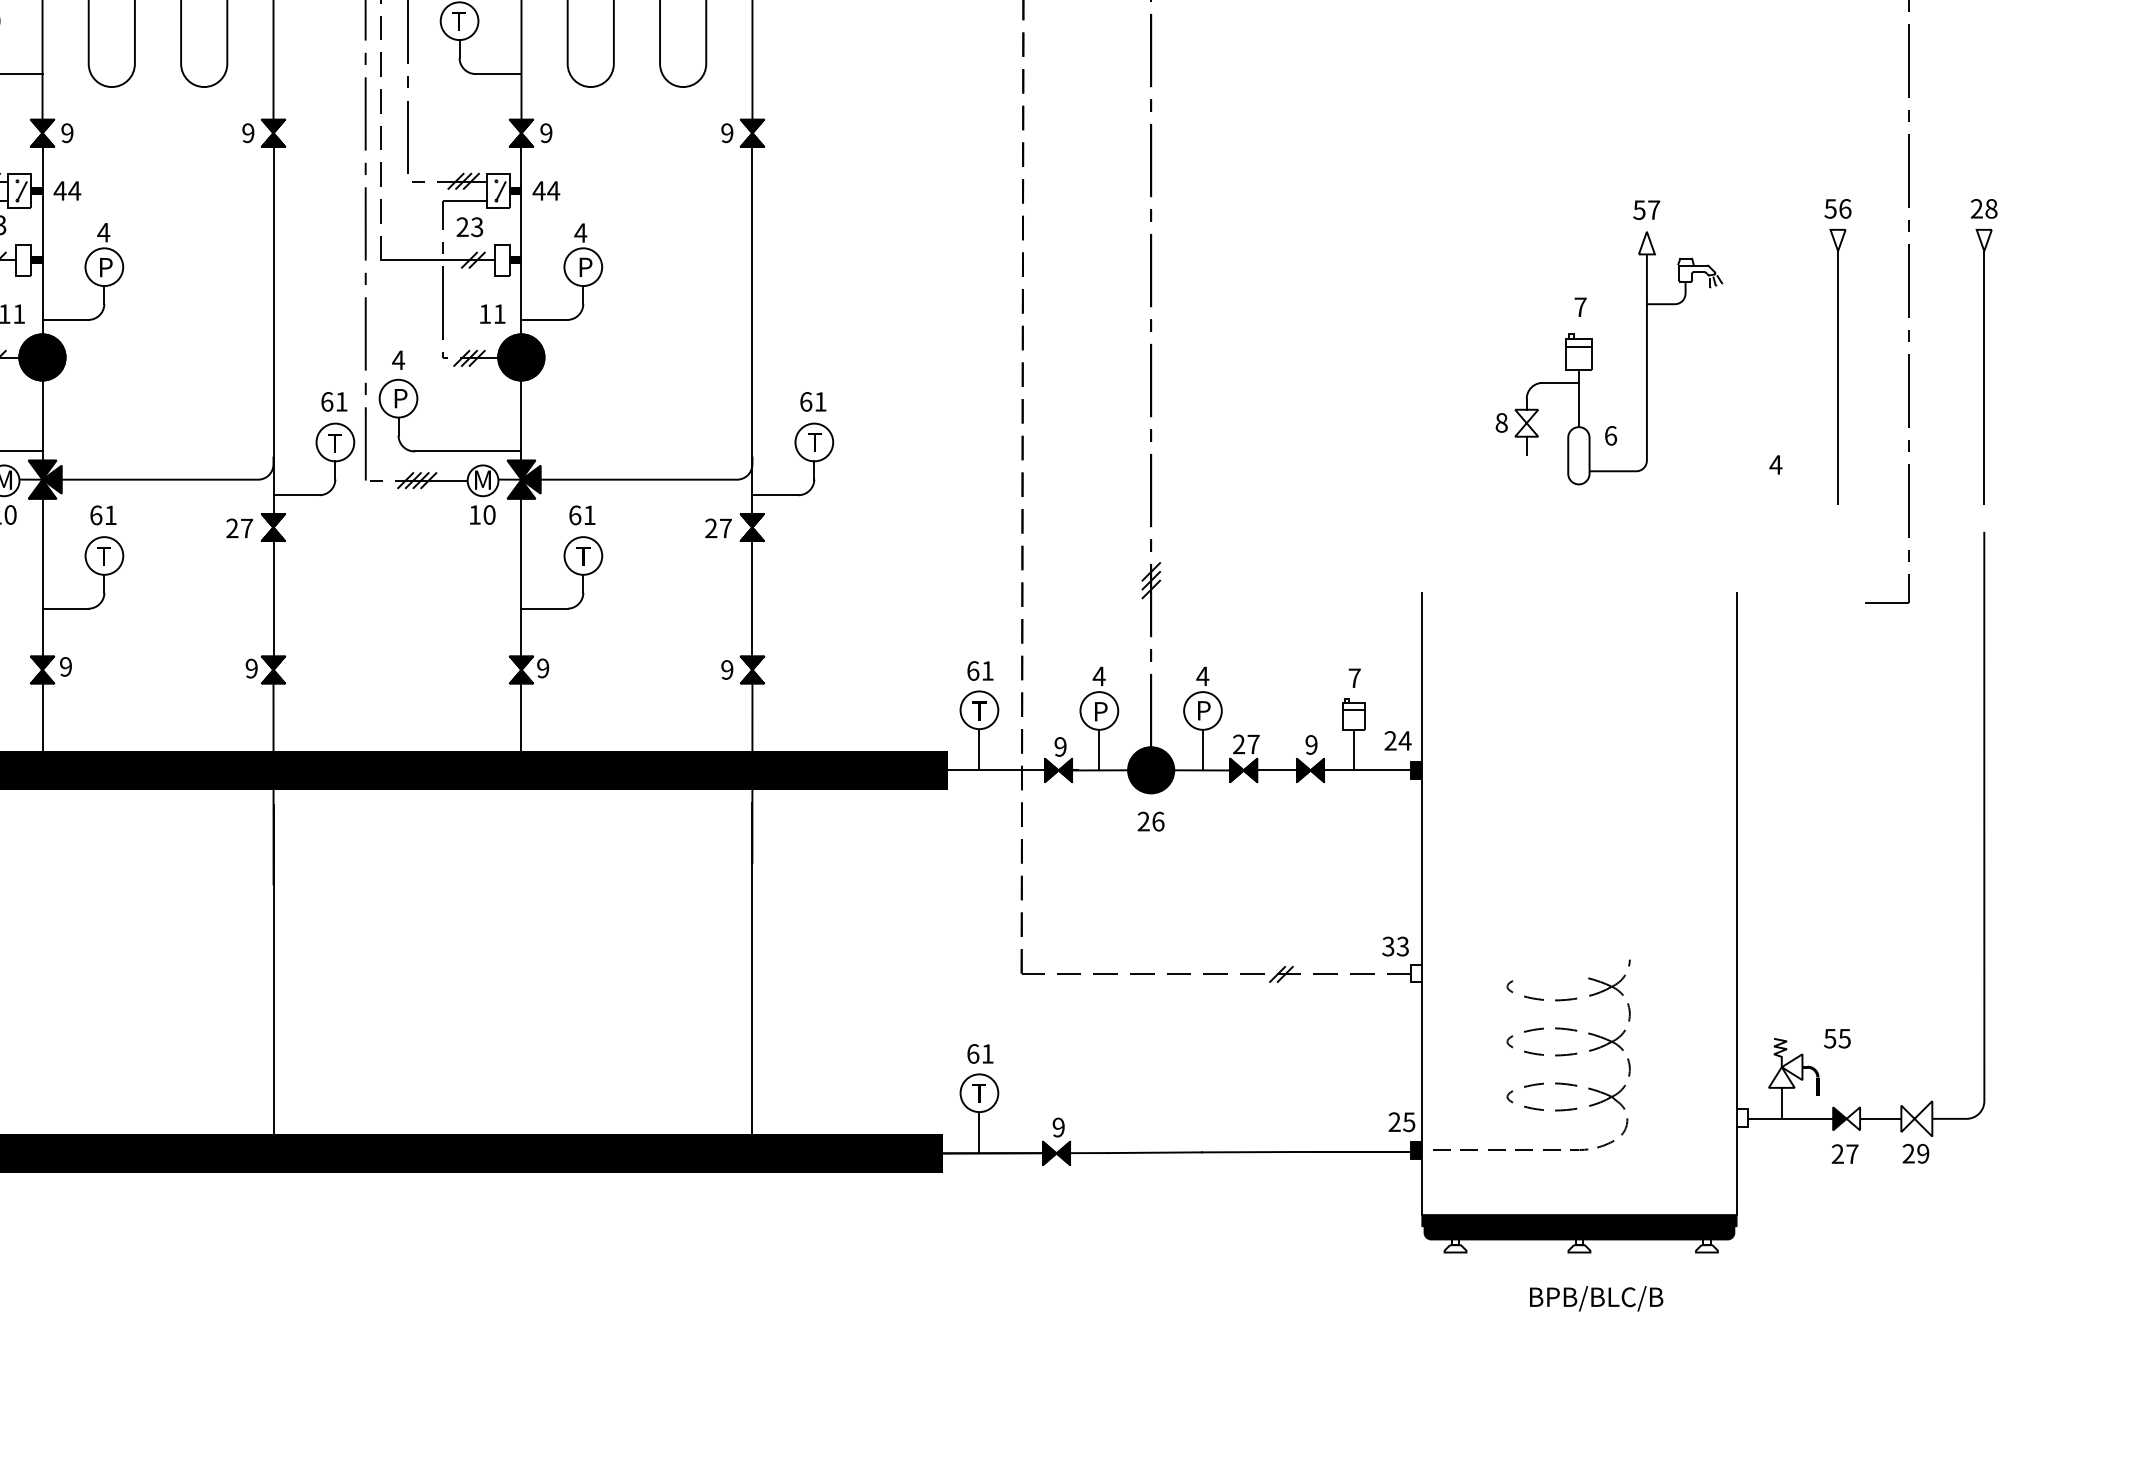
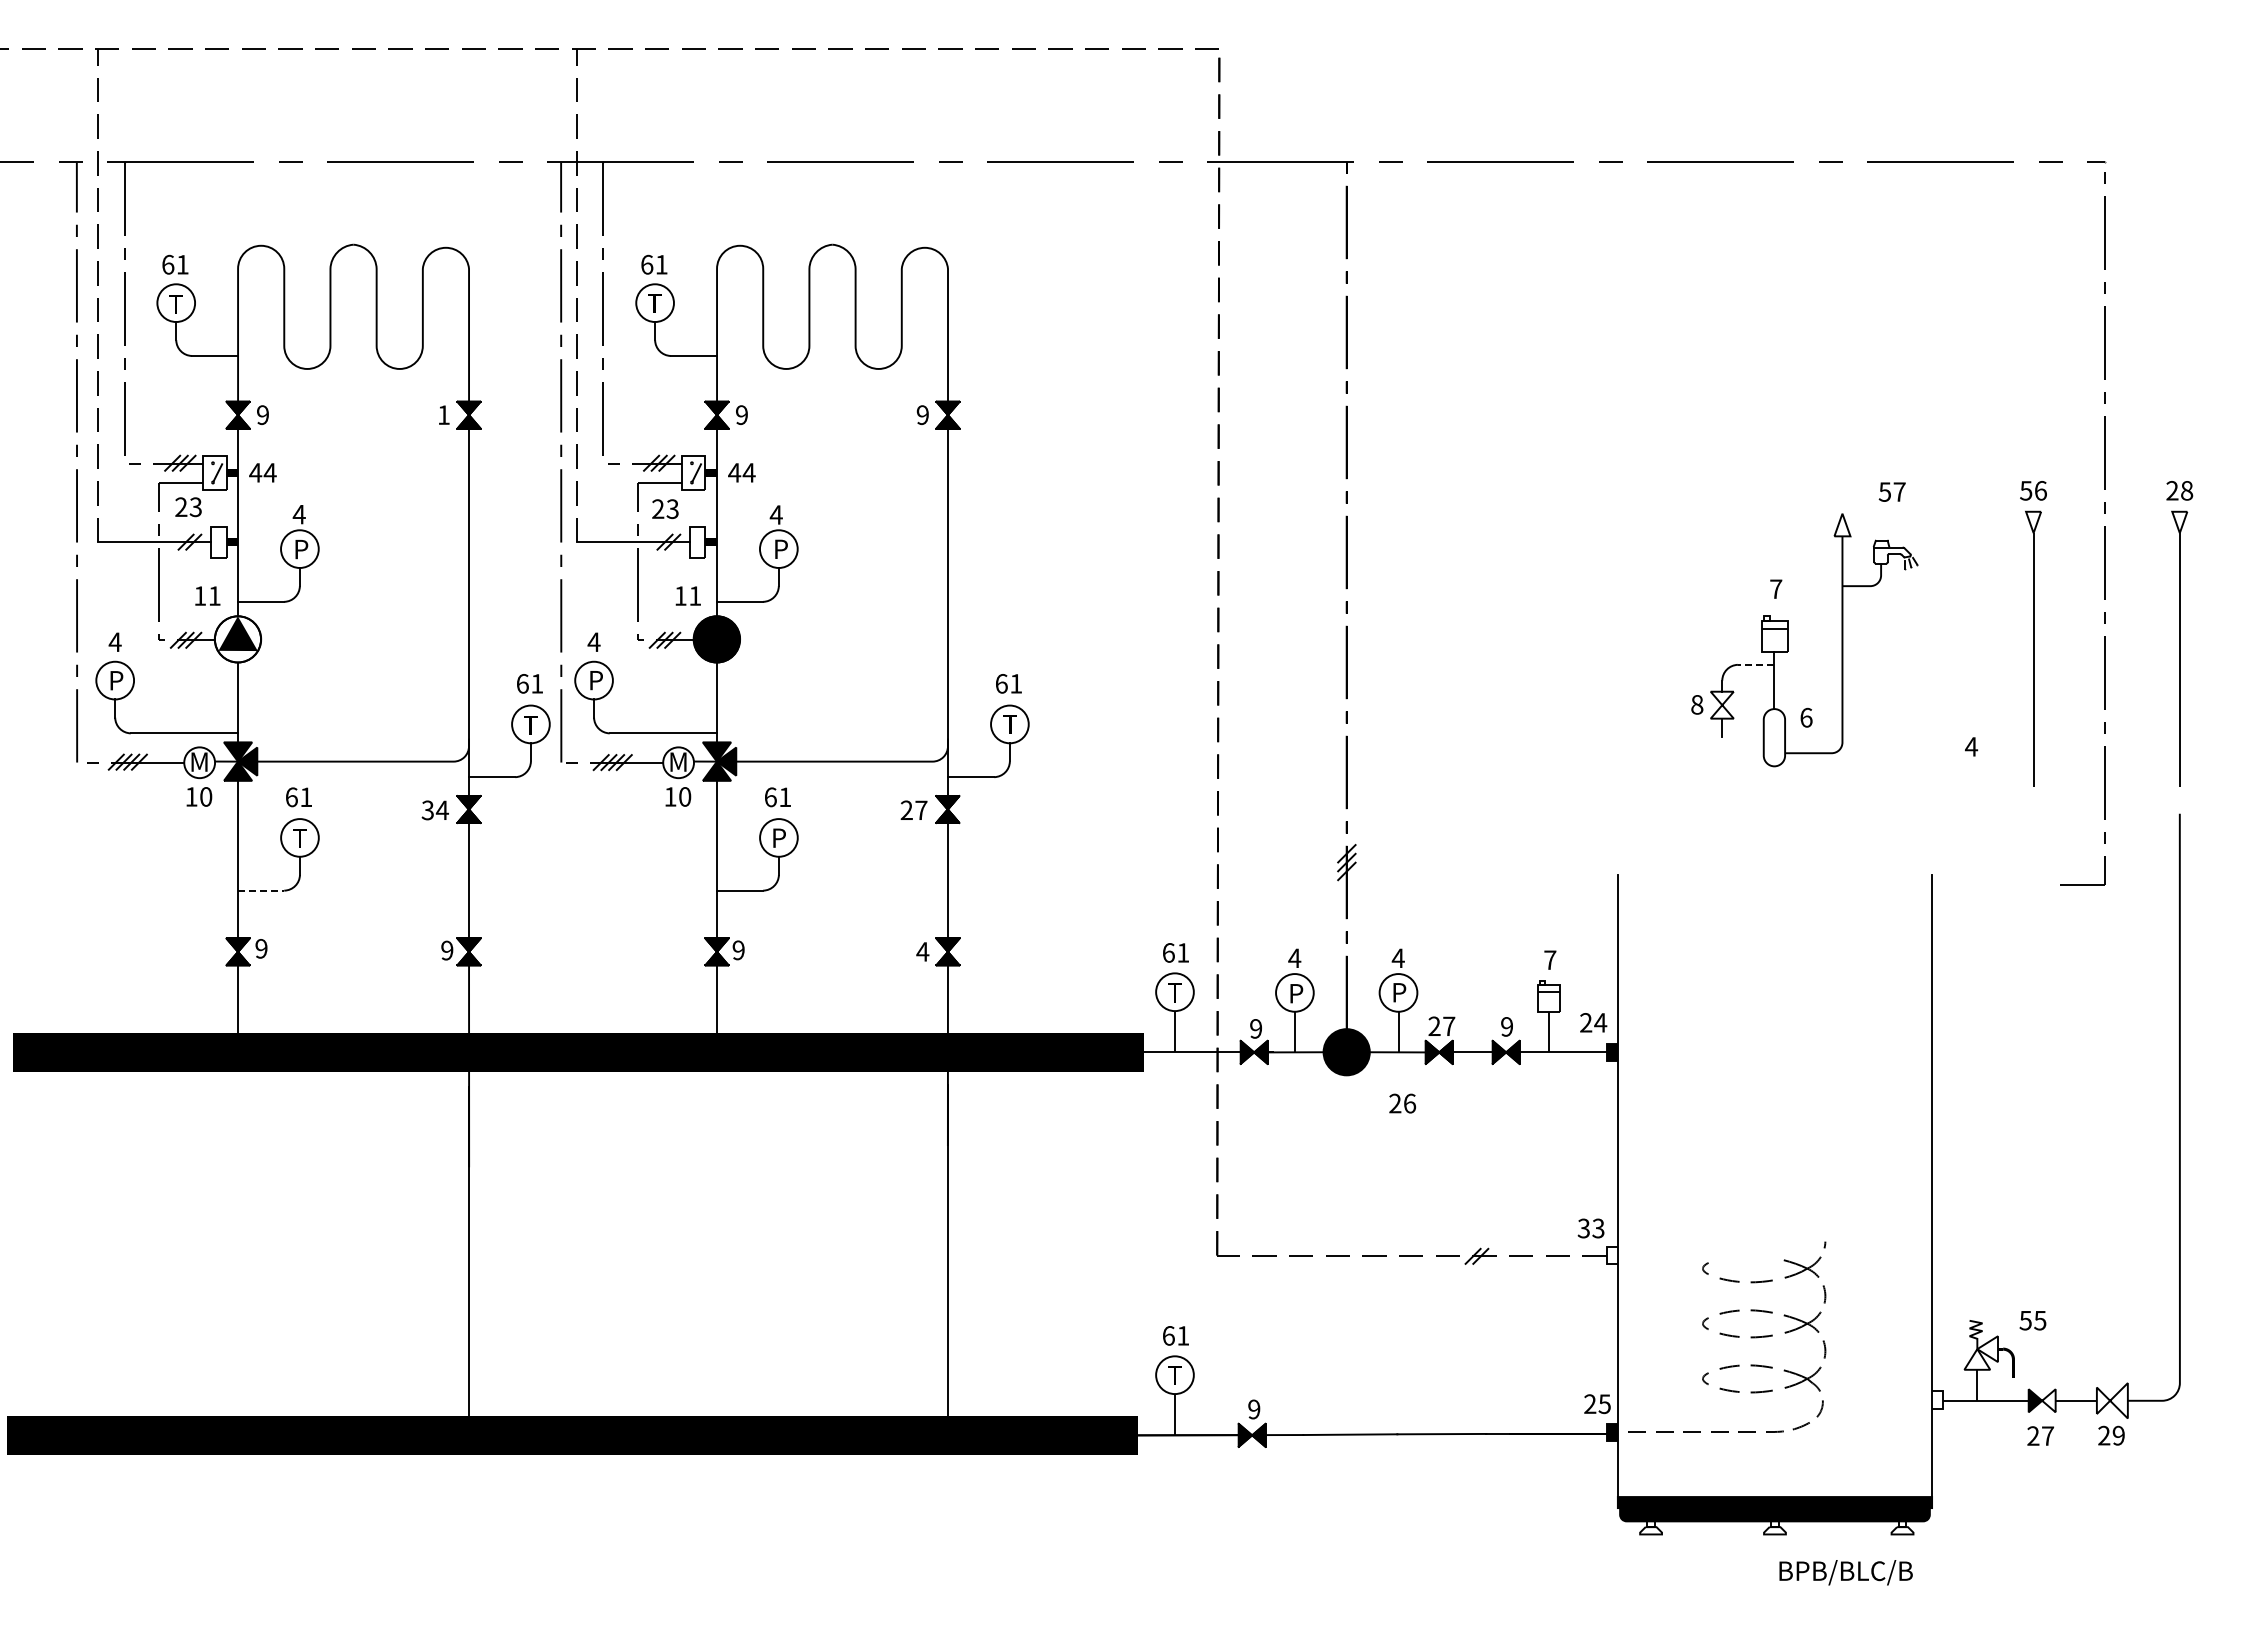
text: (247, 133) -> (443, 415), 9 -> 1
text: (1645, 209) -> (1891, 491), moved
fill: (41, 357) -> (237, 639), removed
line: (1559, 382) -> (1755, 664), solid -> dashed
text: (238, 528) -> (434, 810), 27 -> 34
text: (582, 555) -> (778, 837), Т -> P
line: (65, 608) -> (261, 890), solid -> dashed
text: (726, 669) -> (922, 951), 9 -> 4
text: (1150, 821) -> (1402, 1103), moved
text: (1595, 1298) -> (1845, 1572), moved

